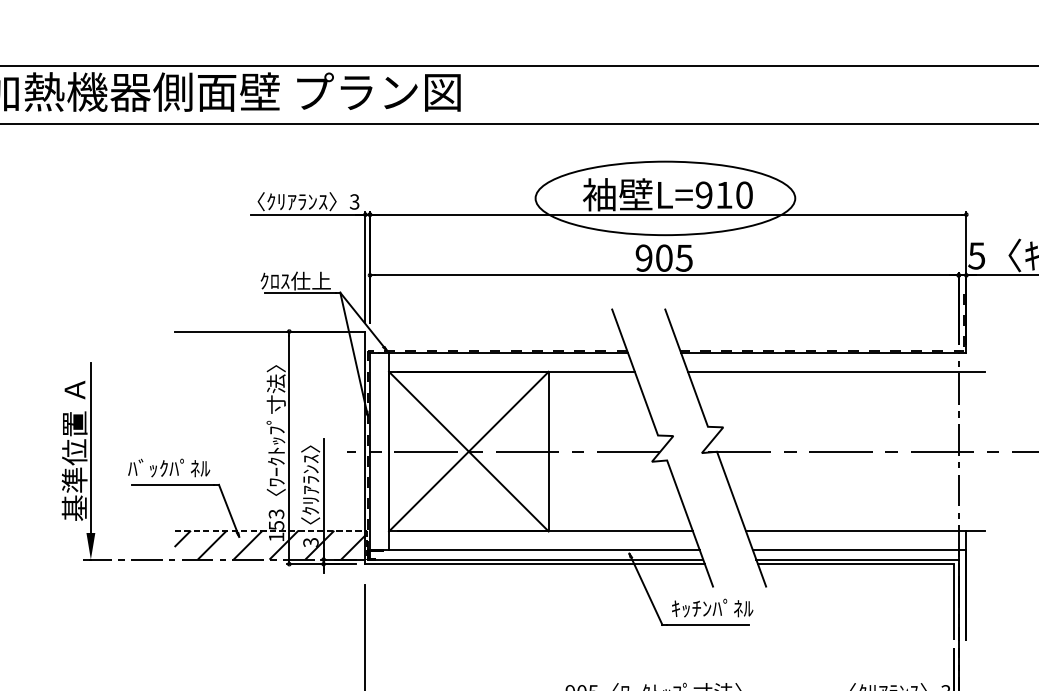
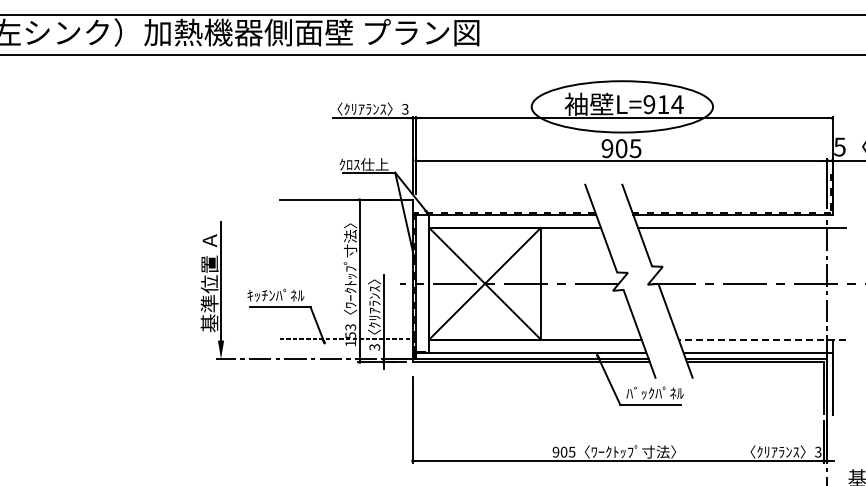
text: (744, 195) -> (677, 104), L=910 -> L=914
text: (147, 467) -> (260, 294), ﾊﾞｯｸﾊﾟﾈﾙ -> ｷｯﾁﾝﾊﾟﾈﾙ
line: (866, 531) -> (762, 339), solid -> dashed
hatch: (269, 544) -> (345, 348), removed
text: (691, 607) -> (640, 392), ｷｯﾁﾝﾊﾟﾈﾙ -> ﾊﾞｯｸﾊﾟﾈﾙ

